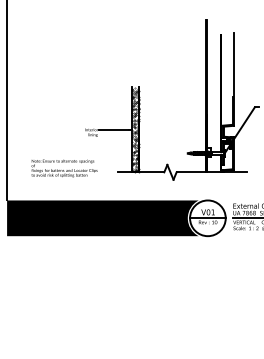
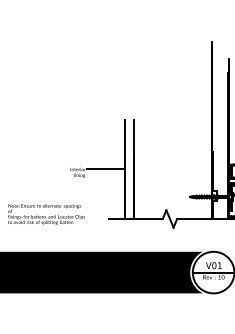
hatch: (135, 129) -> (129, 169), removed

